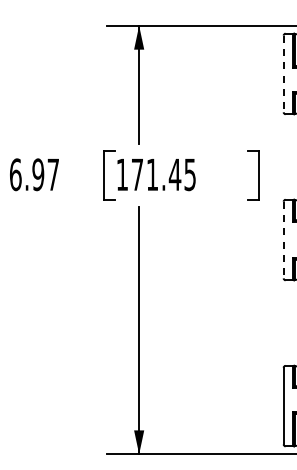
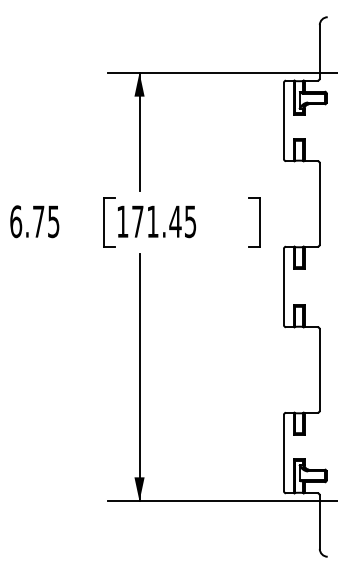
line: (284, 74) -> (284, 121), dashed -> solid
text: (45, 174) -> (45, 221), 6.97 -> 6.75
line: (284, 240) -> (284, 287), dashed -> solid

